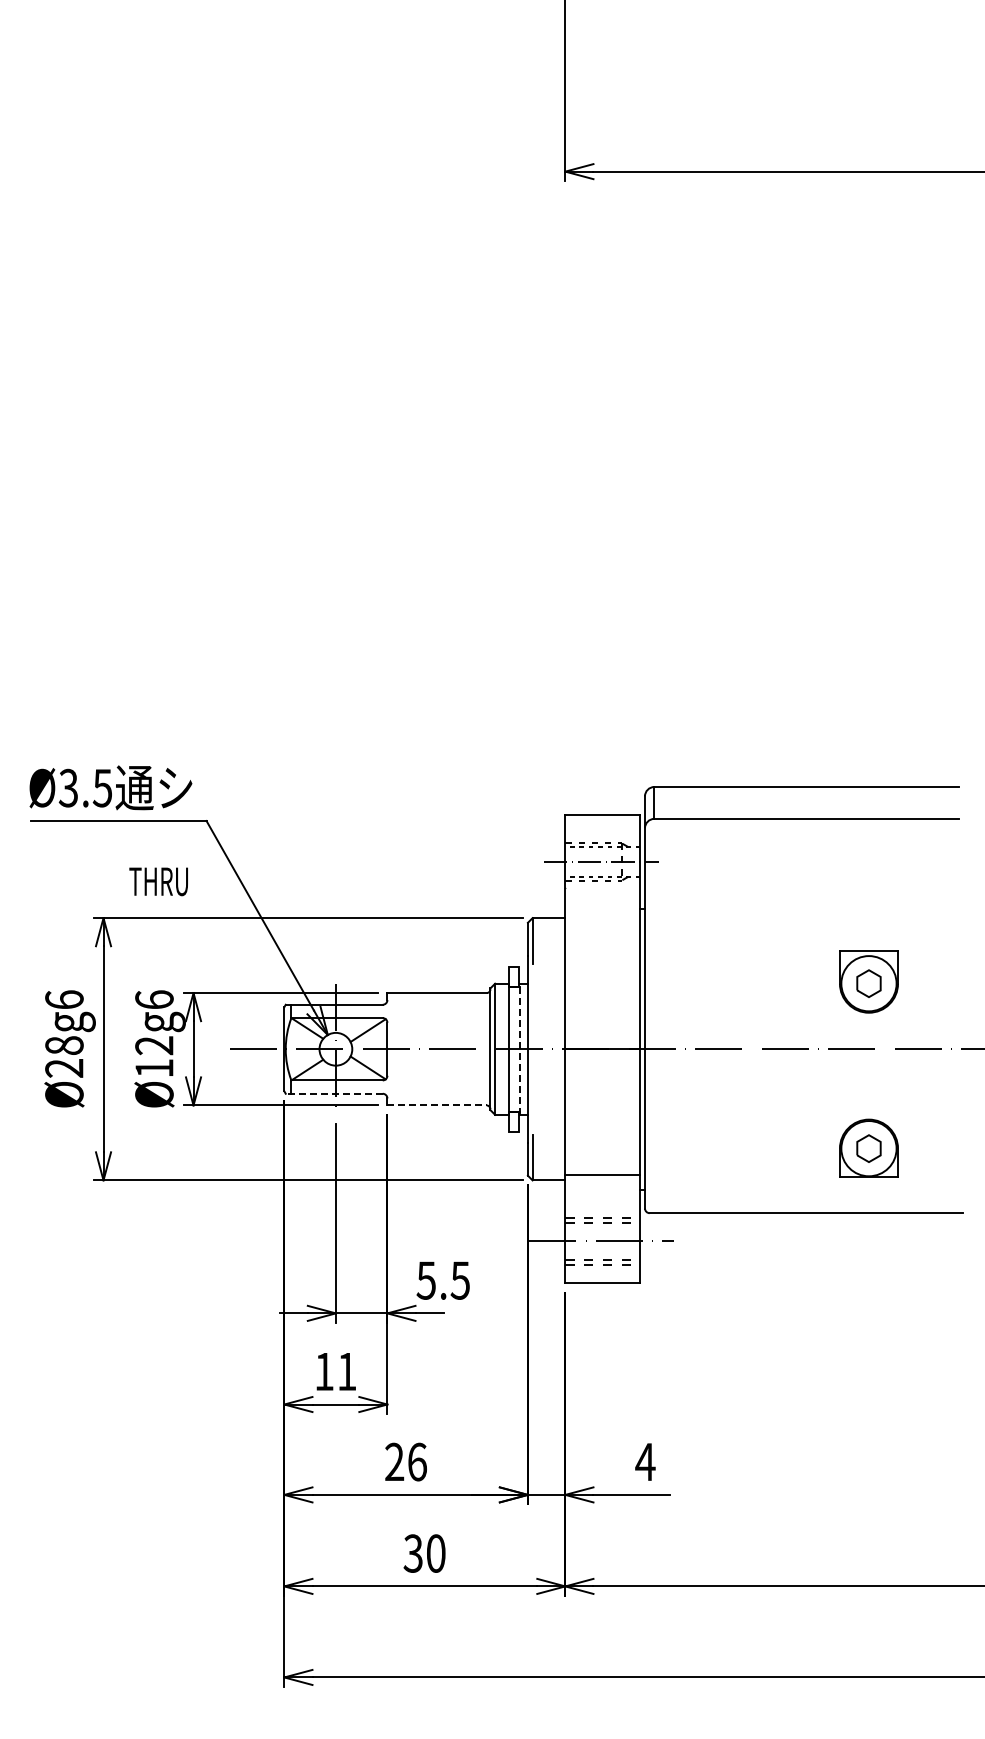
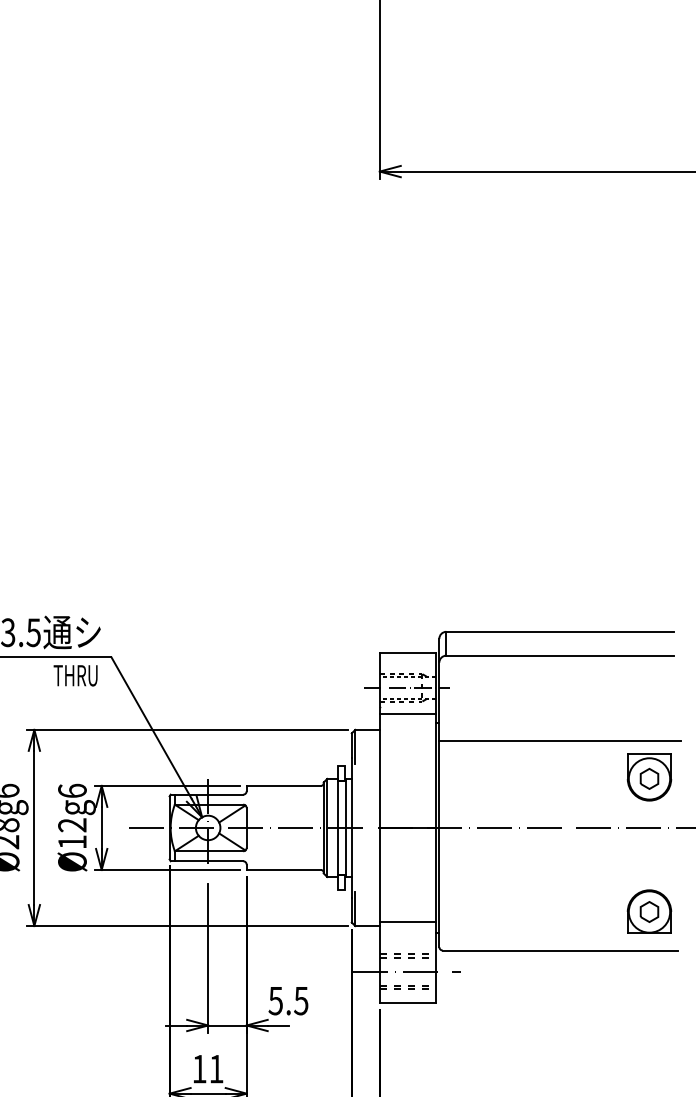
text: (158, 881) -> (75, 675), moved
line: (602, 897) -> (407, 714), added
line: (806, 932) -> (560, 740), added
part: (868, 981) -> (649, 777), moved
line: (520, 1049) -> (346, 828), dashed -> solid
line: (333, 1093) -> (206, 861), dashed -> solid
line: (437, 1105) -> (284, 870), dashed -> solid
part: (868, 1147) -> (649, 911), moved

